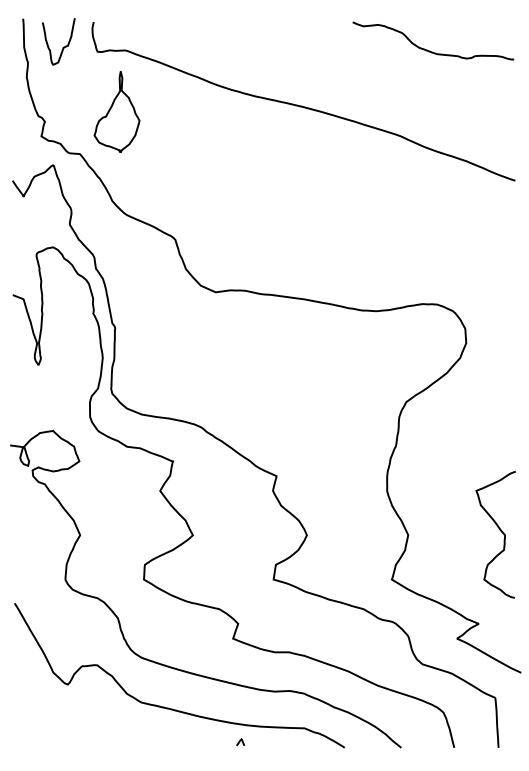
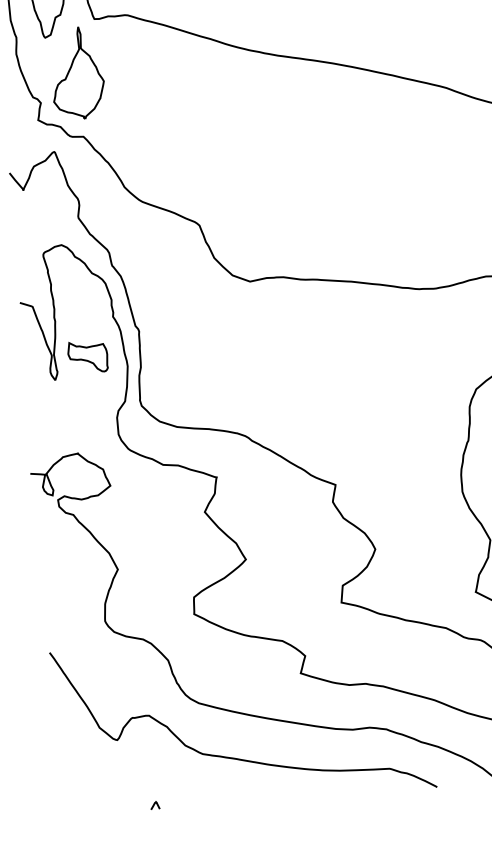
part: (116, 111) -> (76, 72), moved
part: (68, 346) -> (87, 356), added
curve: (240, 742) -> (155, 805), moved

